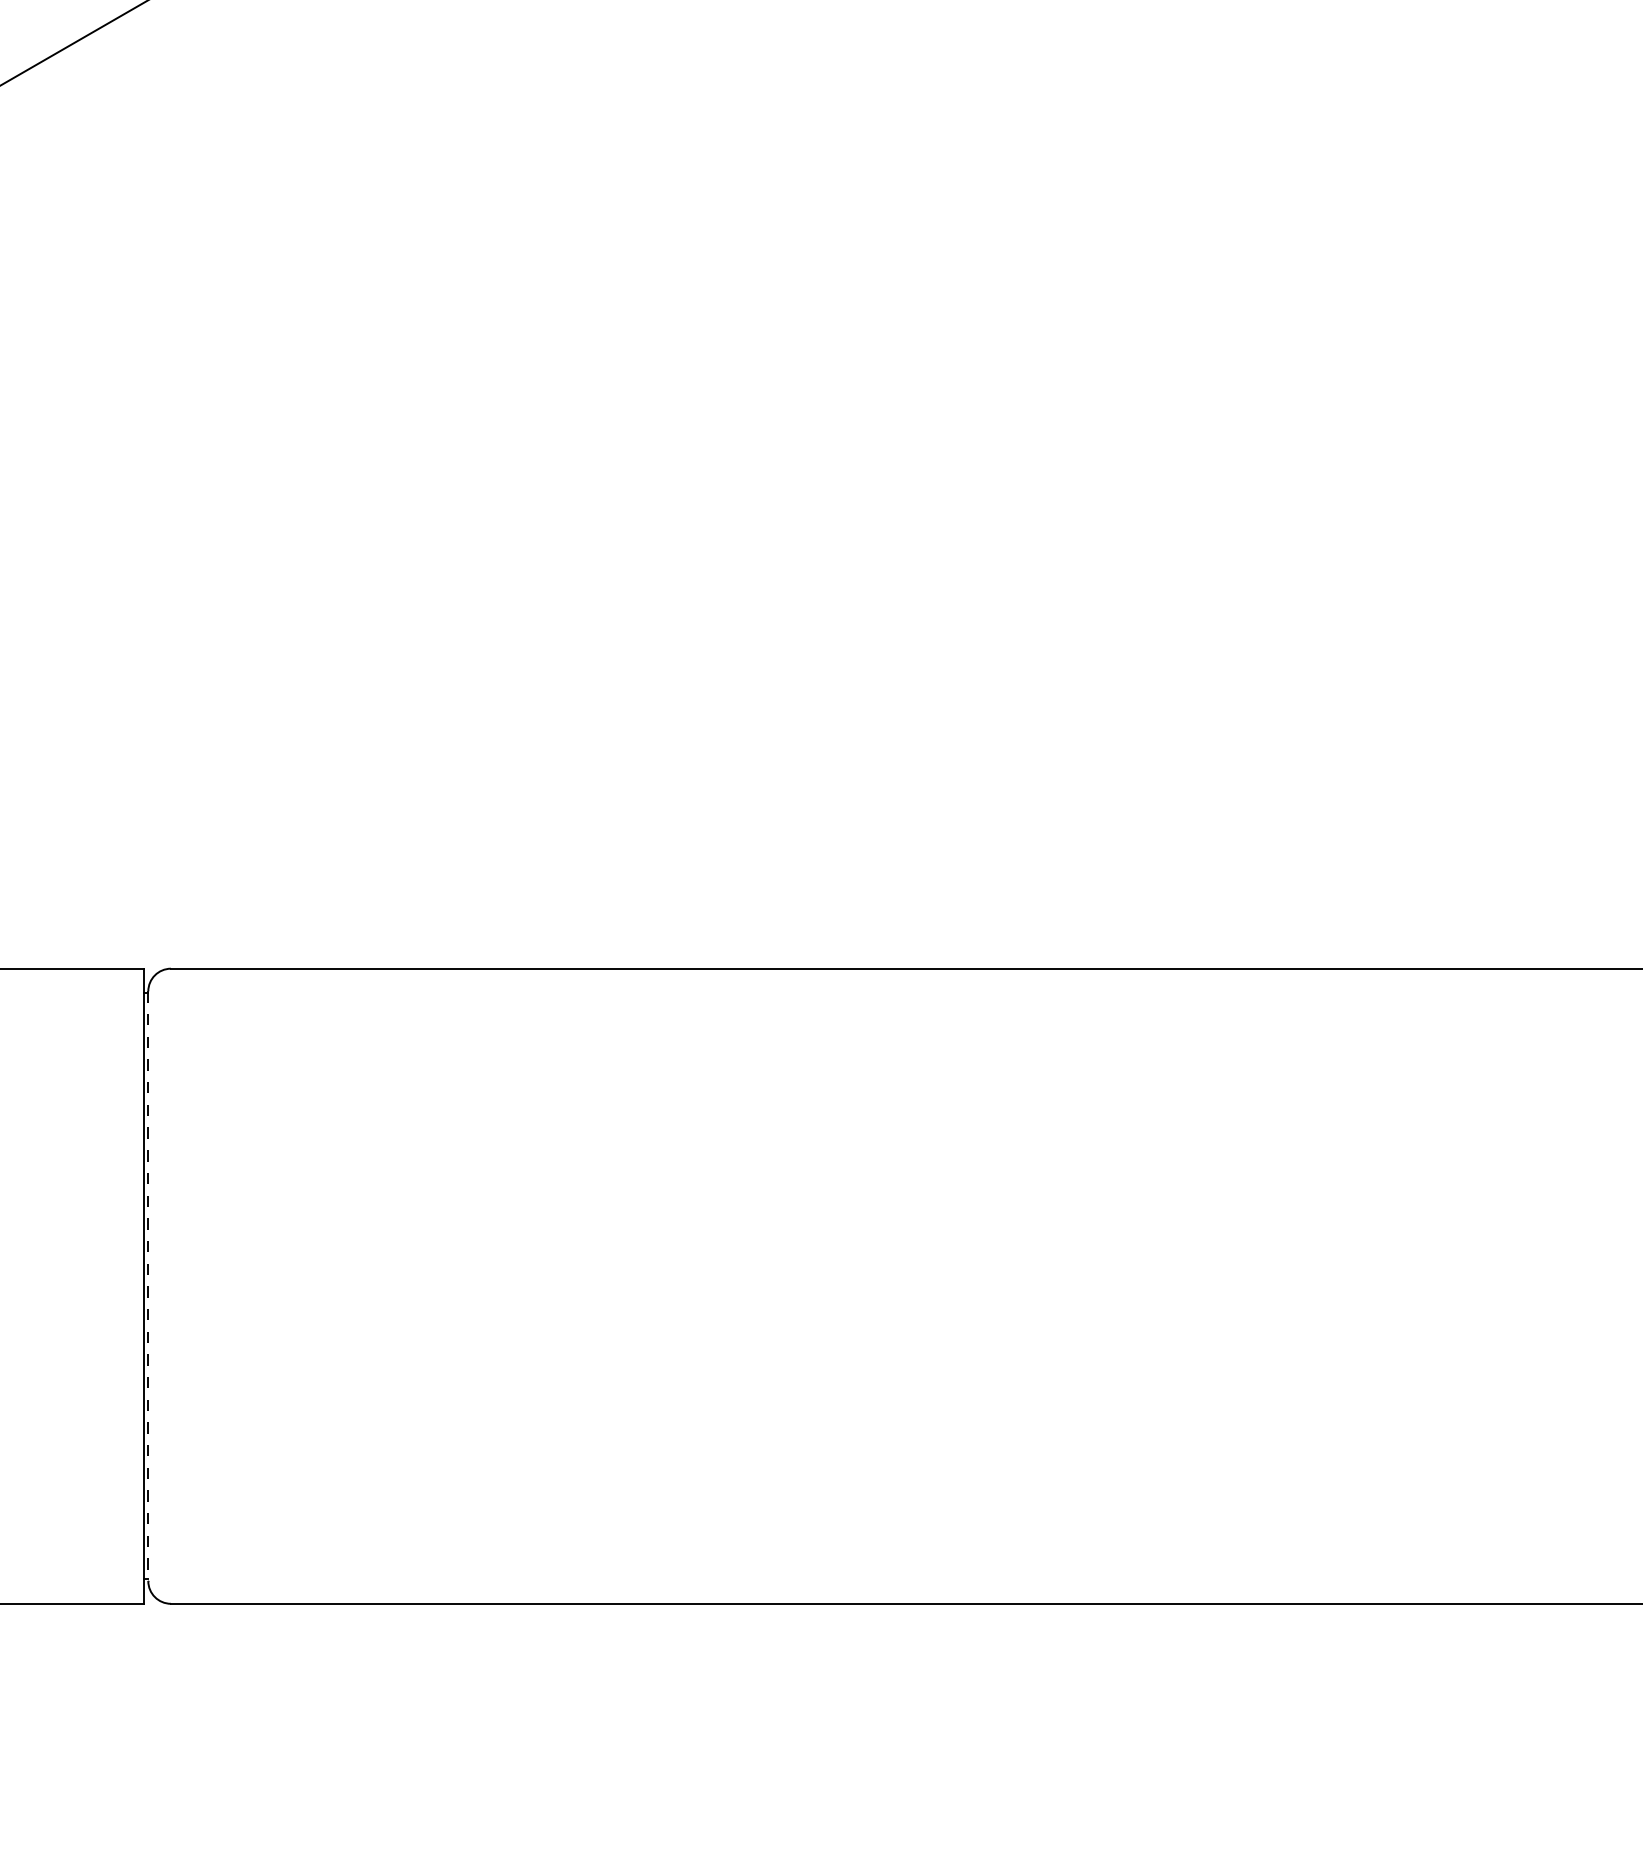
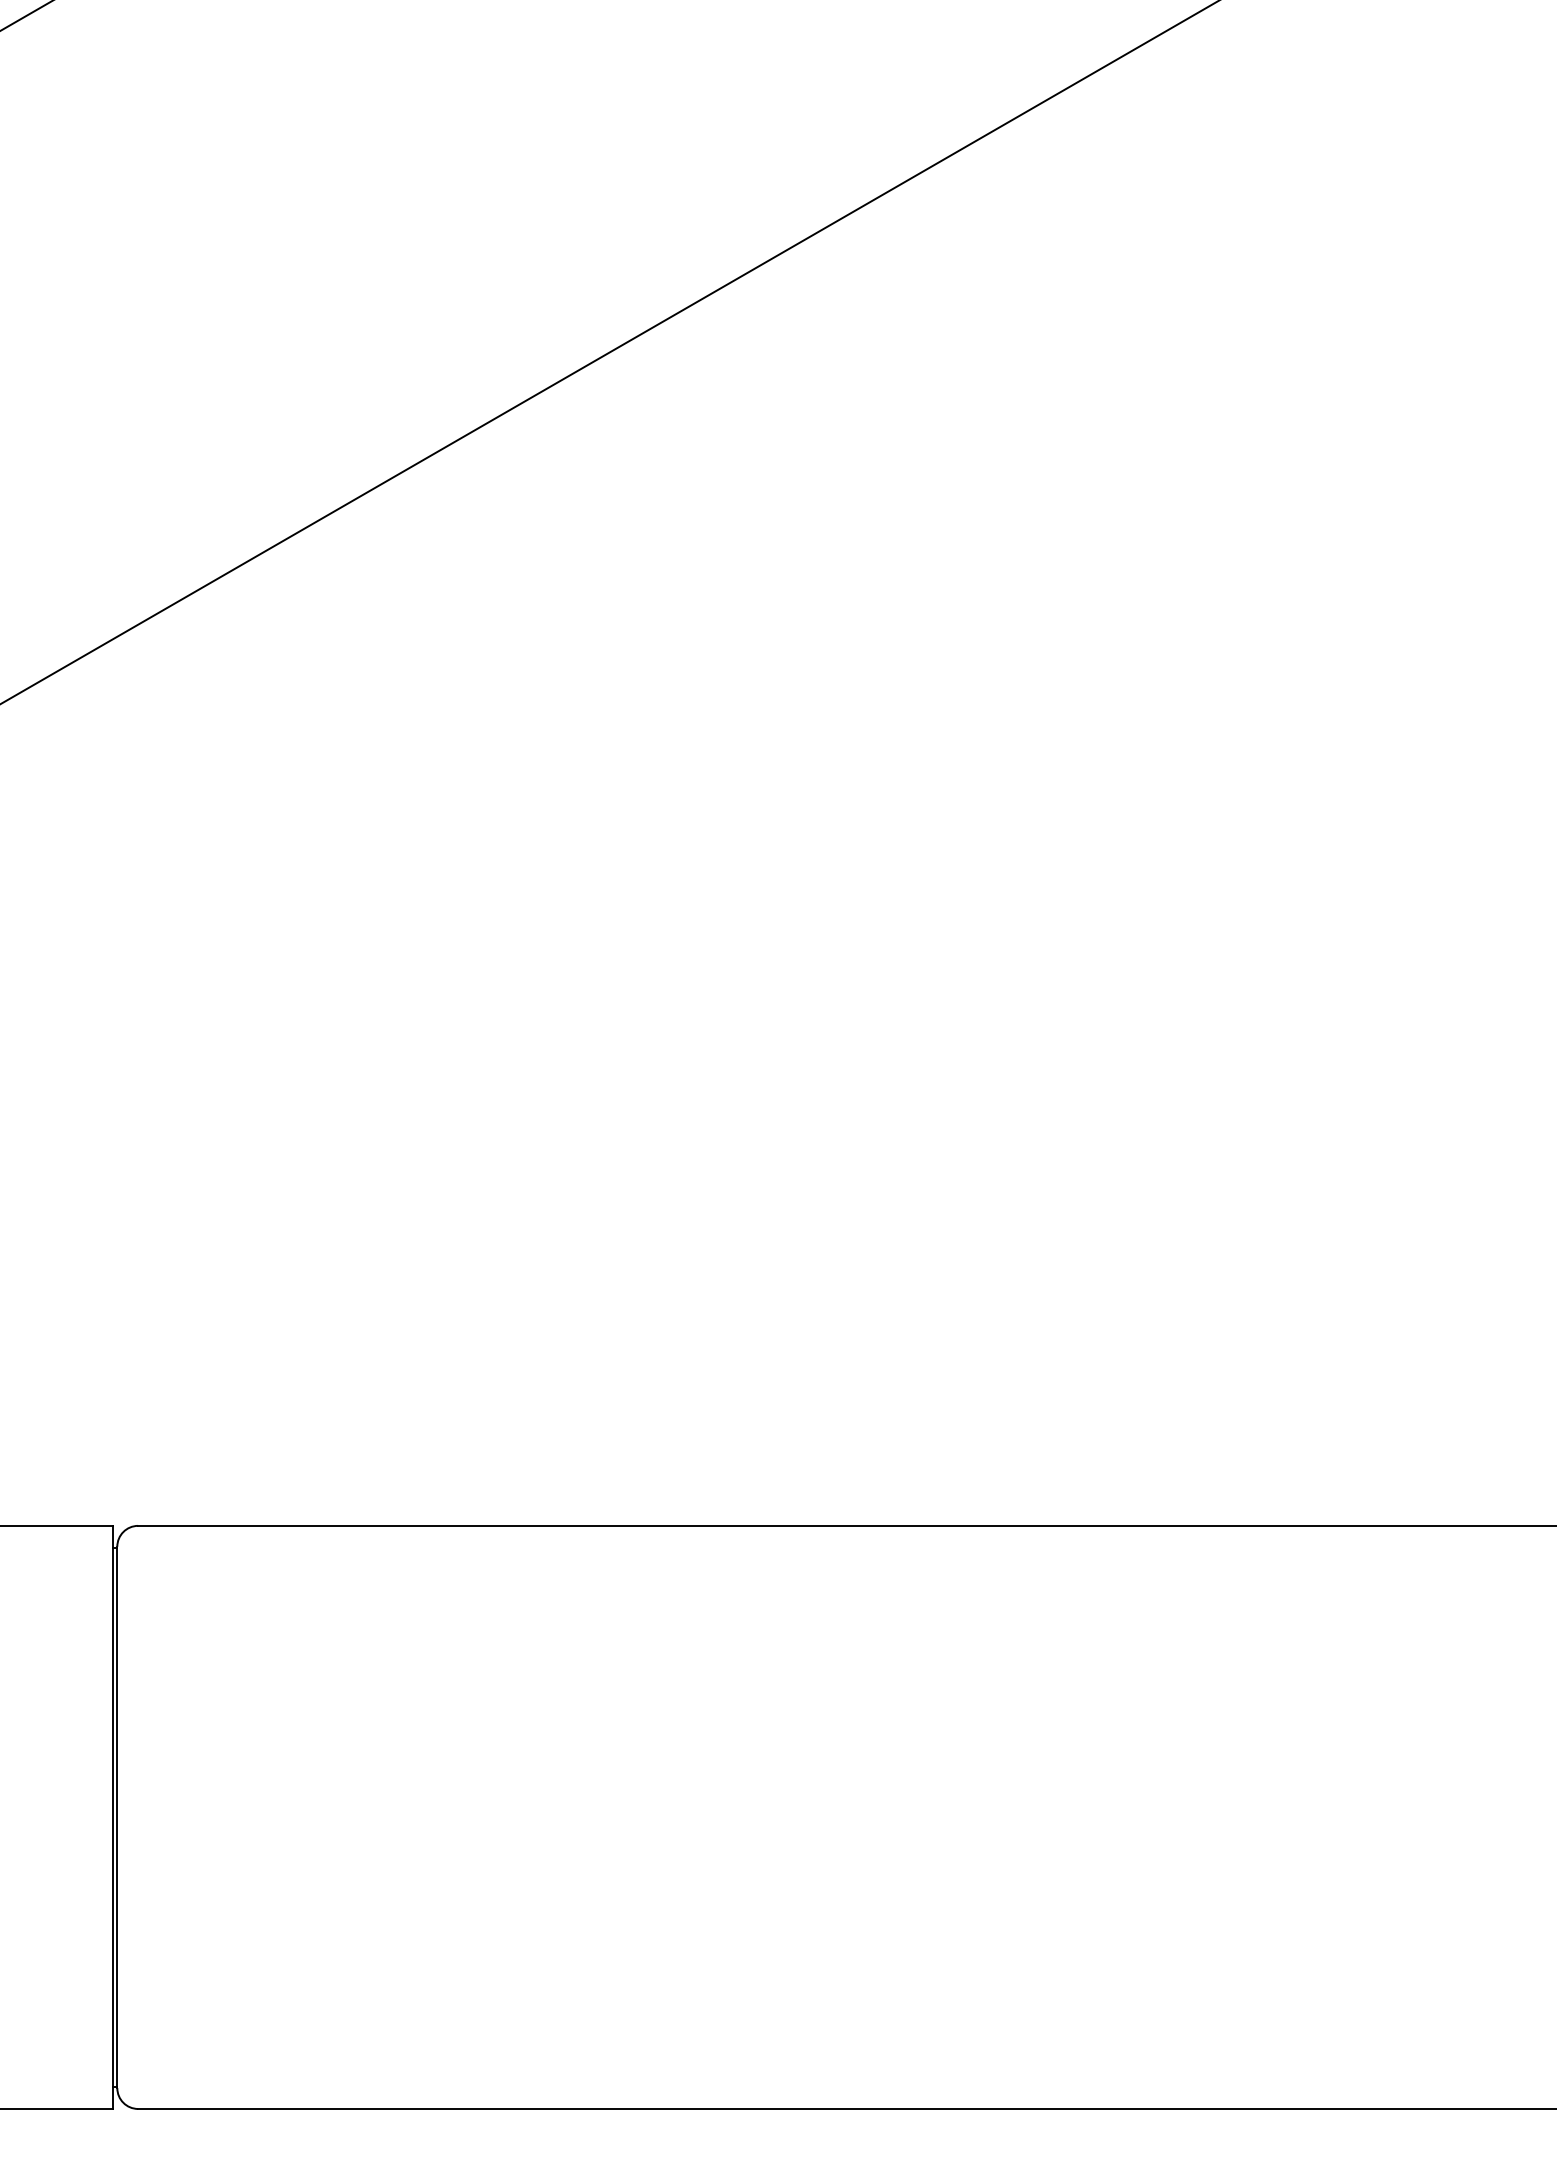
line: (148, 1286) -> (117, 1817), dashed -> solid

